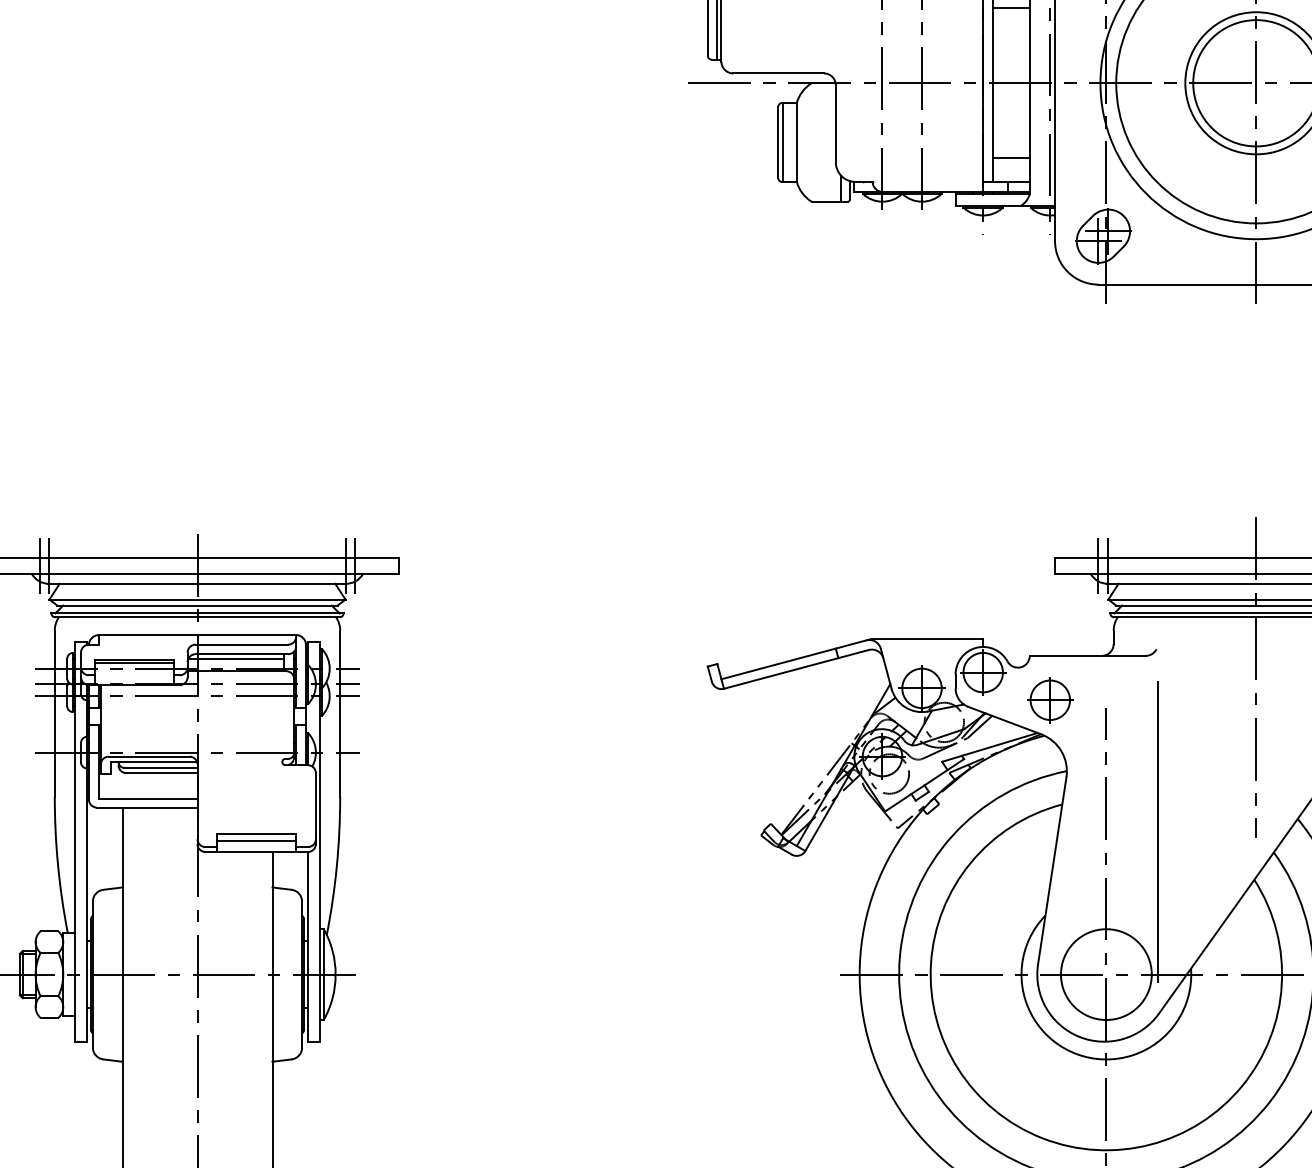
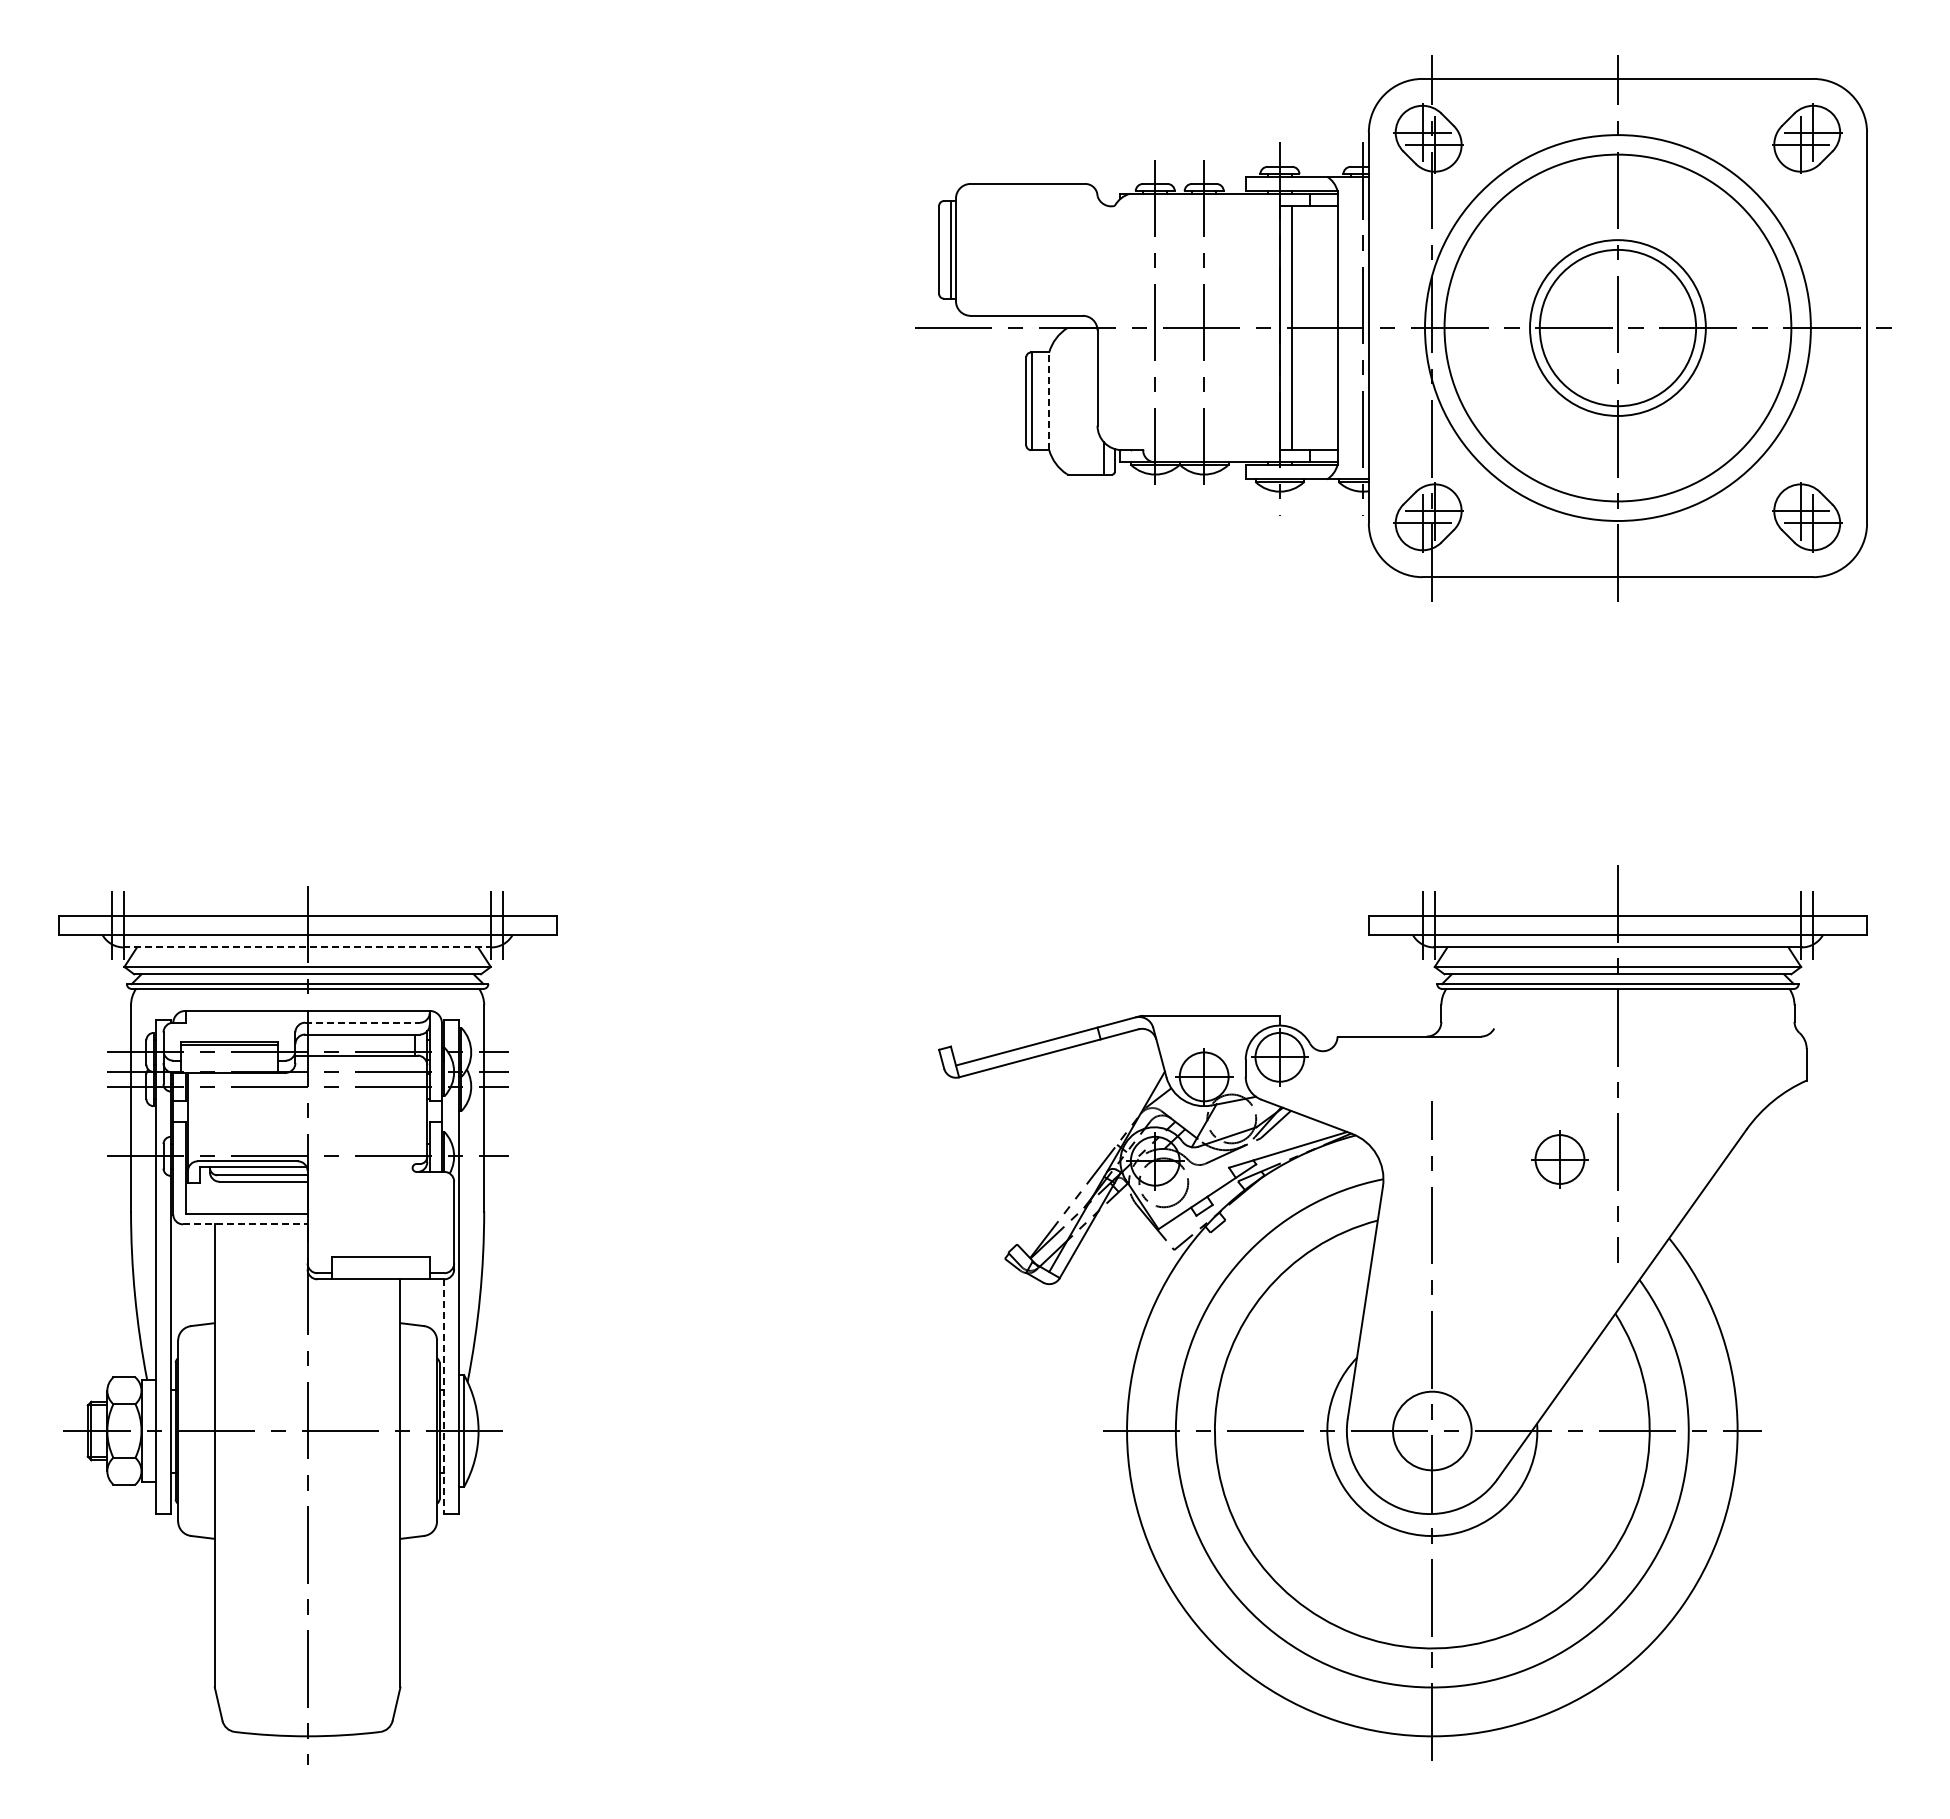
line: (1011, 8) -> (1314, 235), removed
line: (797, 142) -> (1049, 401), solid -> dashed
line: (1011, 158) -> (1314, 420), removed
line: (197, 583) -> (307, 947), solid -> dashed
line: (242, 644) -> (363, 1022), solid -> dashed
line: (236, 659) -> (355, 1040), removed
part: (1049, 700) -> (1559, 1159), moved
line: (147, 807) -> (245, 1224), solid -> dashed
line: (1157, 831) -> (1495, 1254), removed
line: (256, 840) -> (380, 1265), removed
line: (308, 947) -> (444, 1397), solid -> dashed
circle: (1106, 974) -> (1432, 1430), size x0.7

